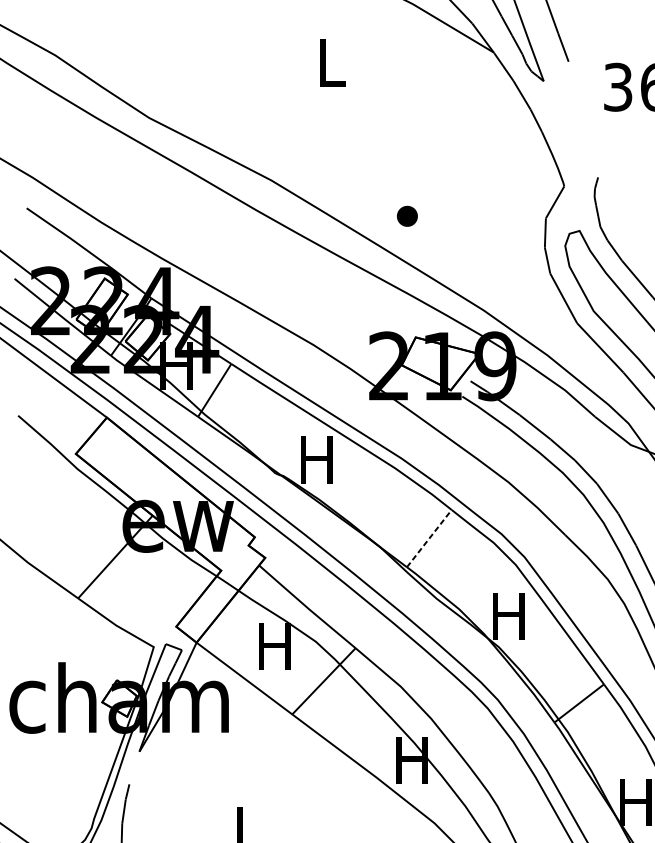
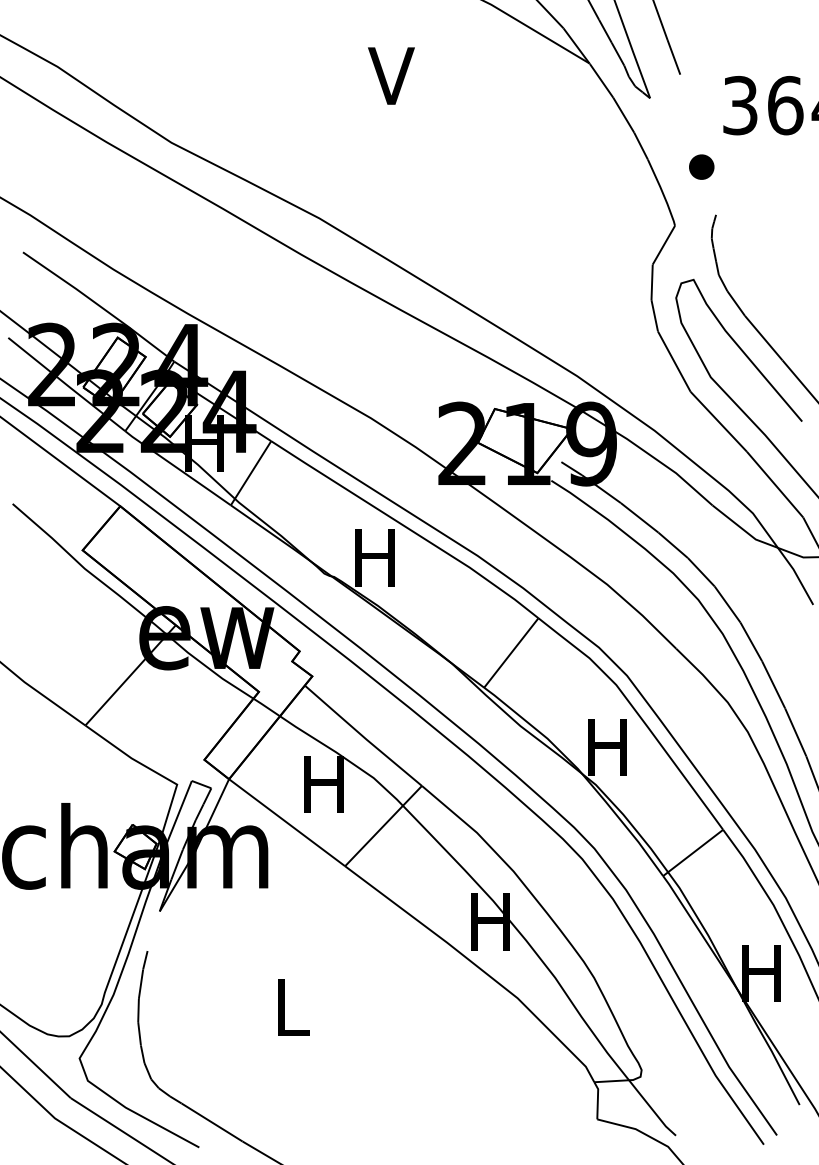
text: (330, 62) -> (391, 75), L -> V
part: (407, 215) -> (701, 166), moved
line: (429, 538) -> (511, 652), dashed -> solid

